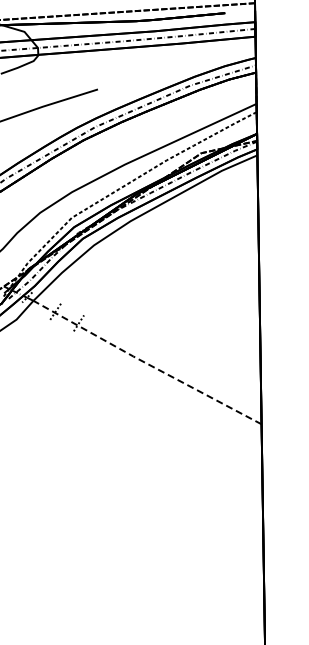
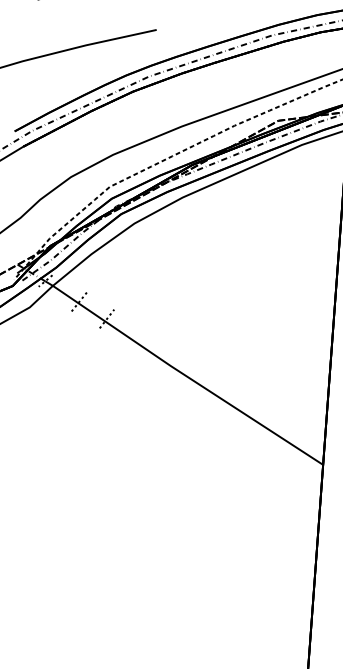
line: (147, 363) -> (187, 376), dashed -> solid

